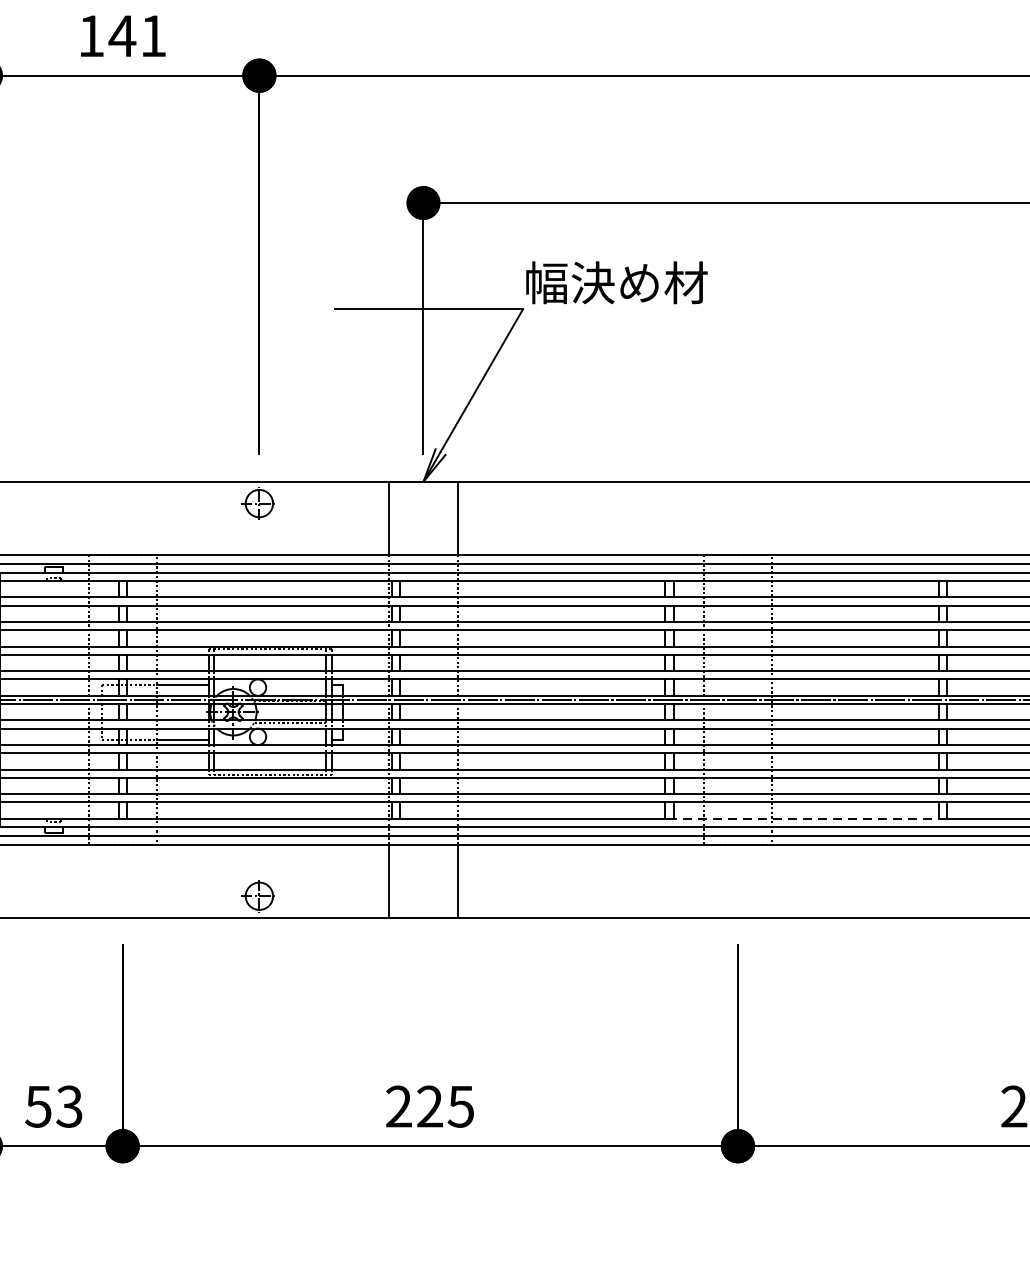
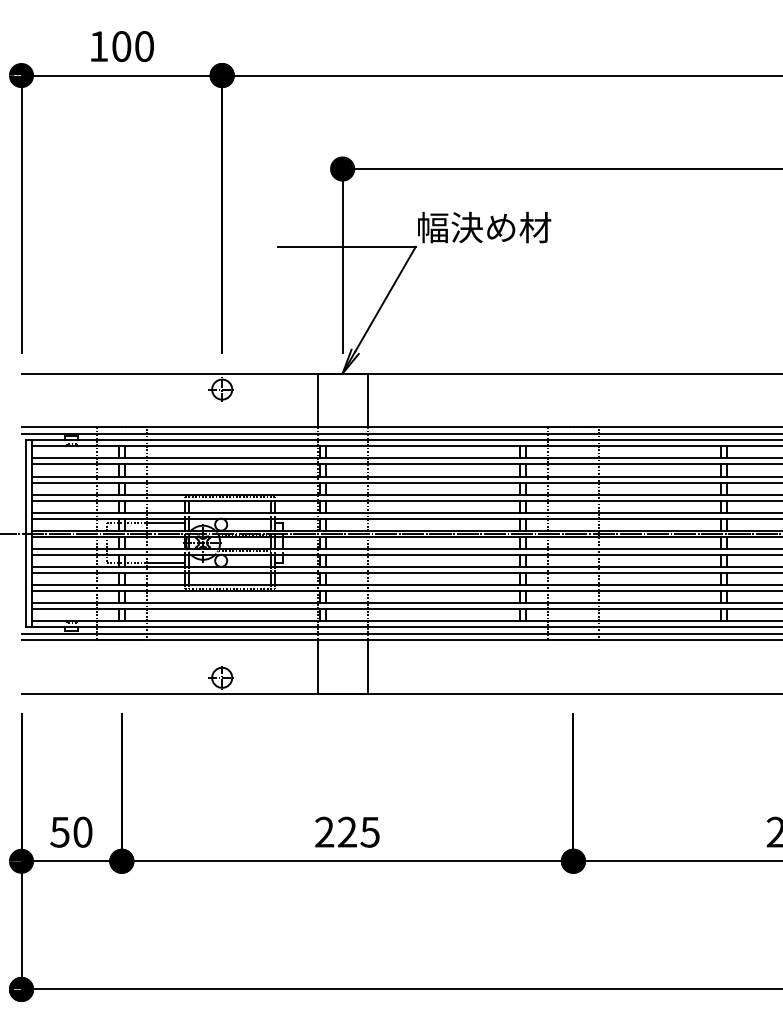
text: (137, 36) -> (132, 46), 141 -> 100
line: (810, 819) -> (626, 621), dashed -> solid
text: (69, 1105) -> (82, 831), 53 -> 50

